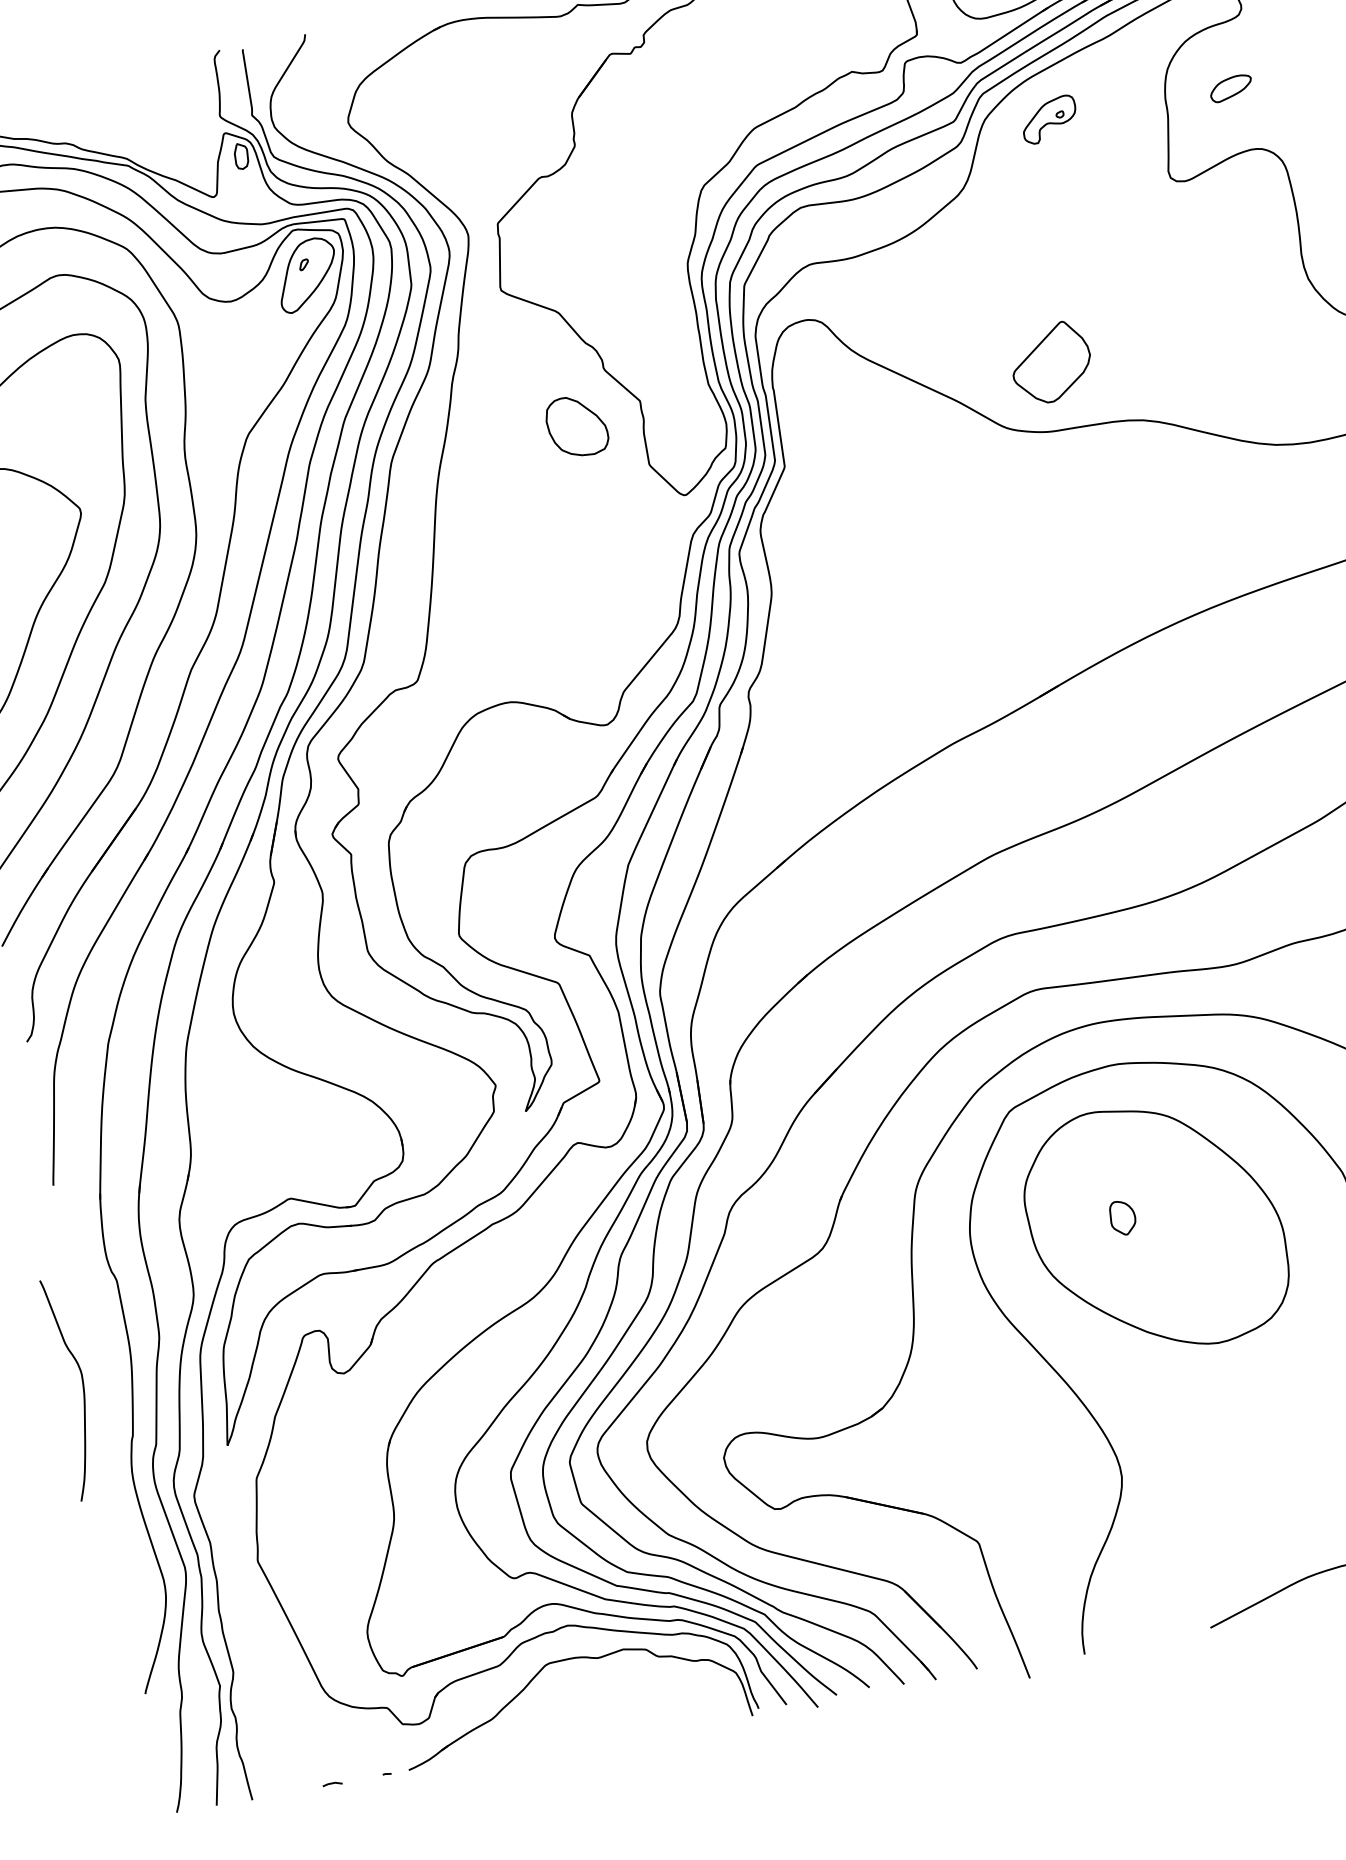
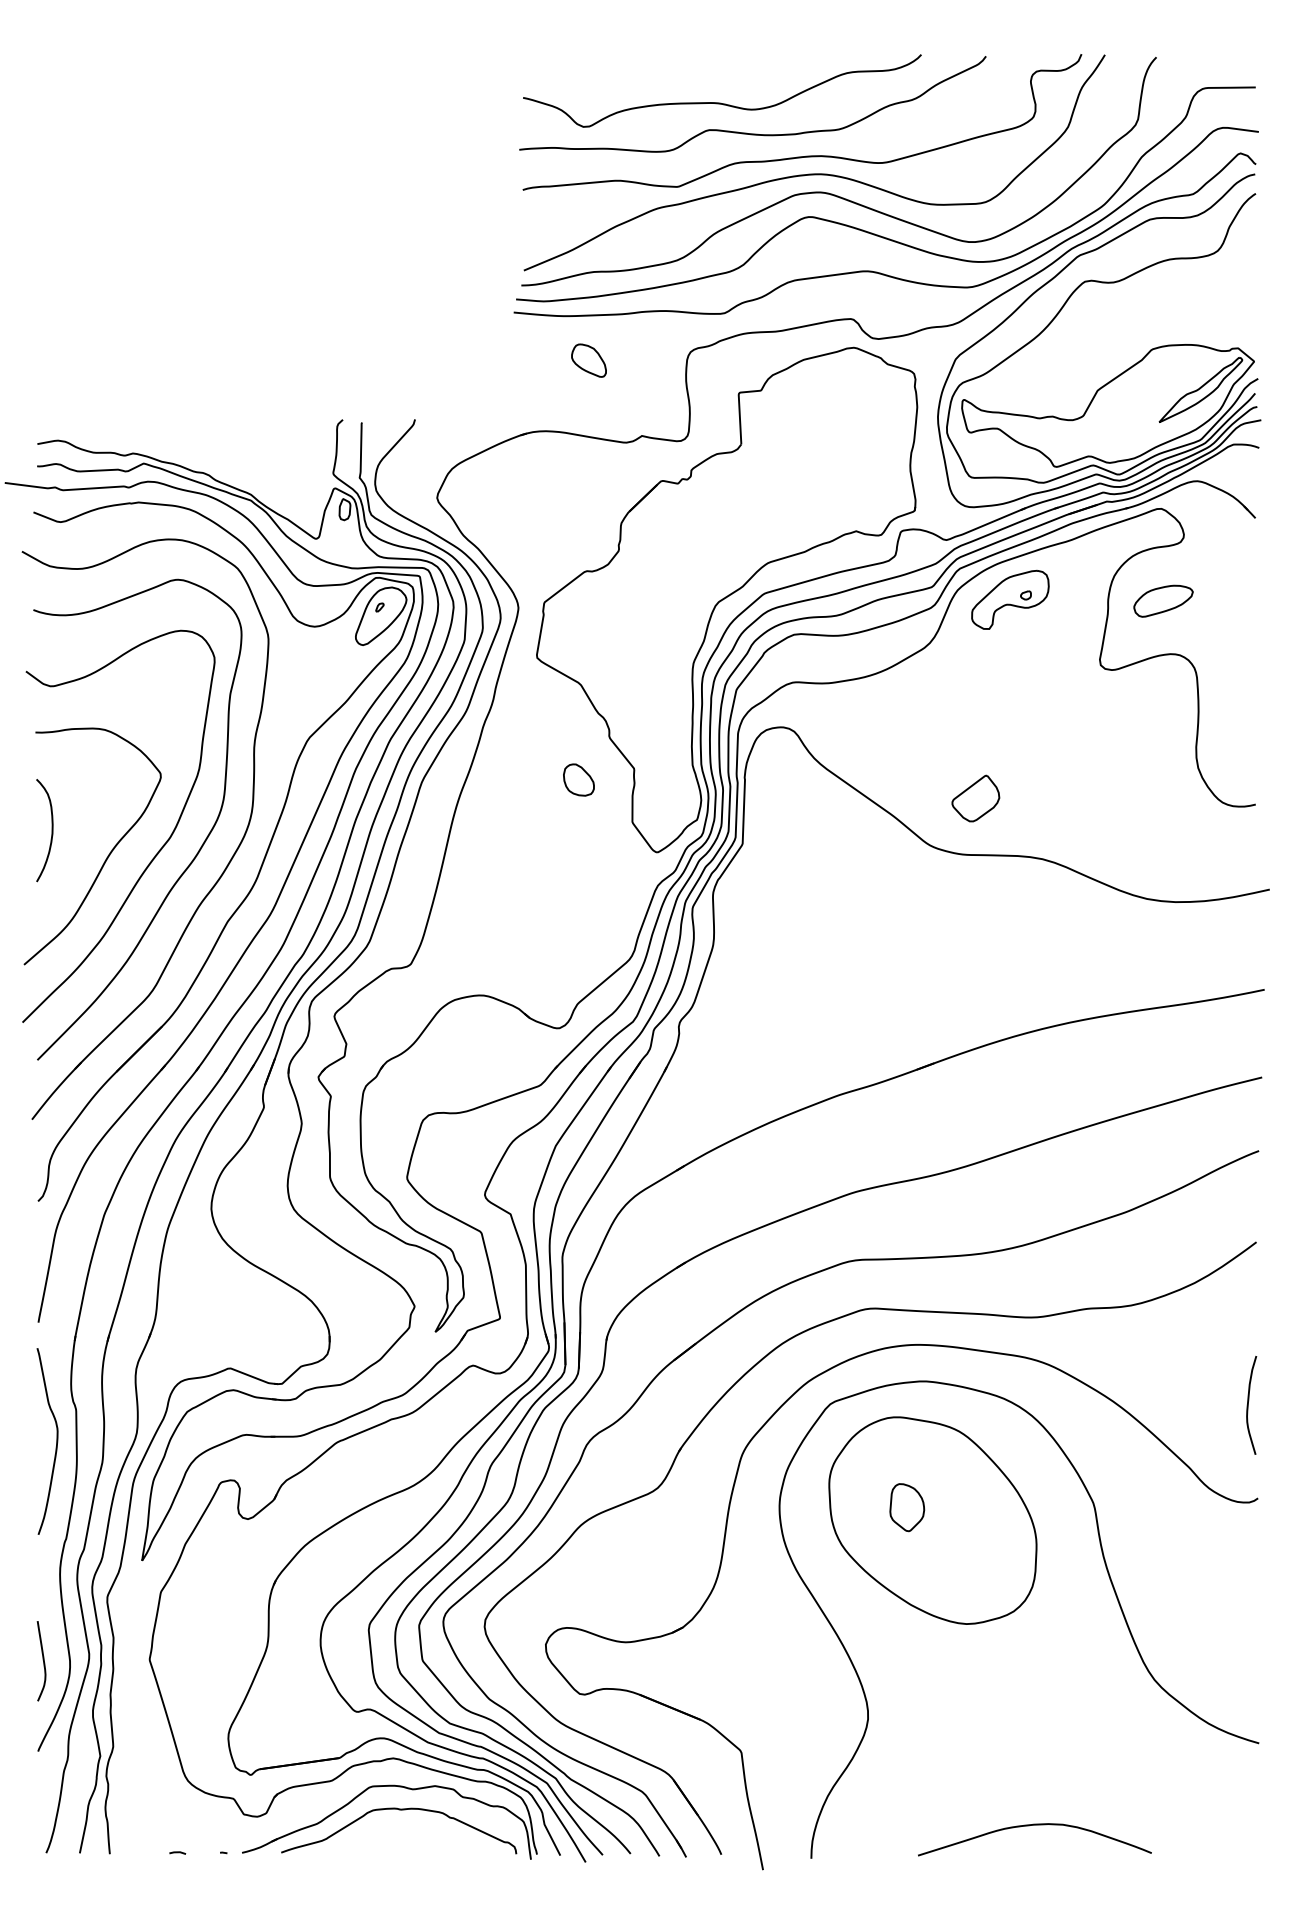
part: (1231, 87) -> (1163, 600), size x1.67
part: (1049, 119) -> (1010, 599), size x1.67
part: (1050, 362) -> (975, 798), size x0.71
part: (576, 425) -> (578, 779), size x0.62
part: (1122, 1217) -> (907, 1507), size x1.67
curve: (82, 1387) -> (56, 1441), moved
curve: (130, 1585) -> (42, 1660), added
curve: (586, 1686) -> (399, 1810), added

